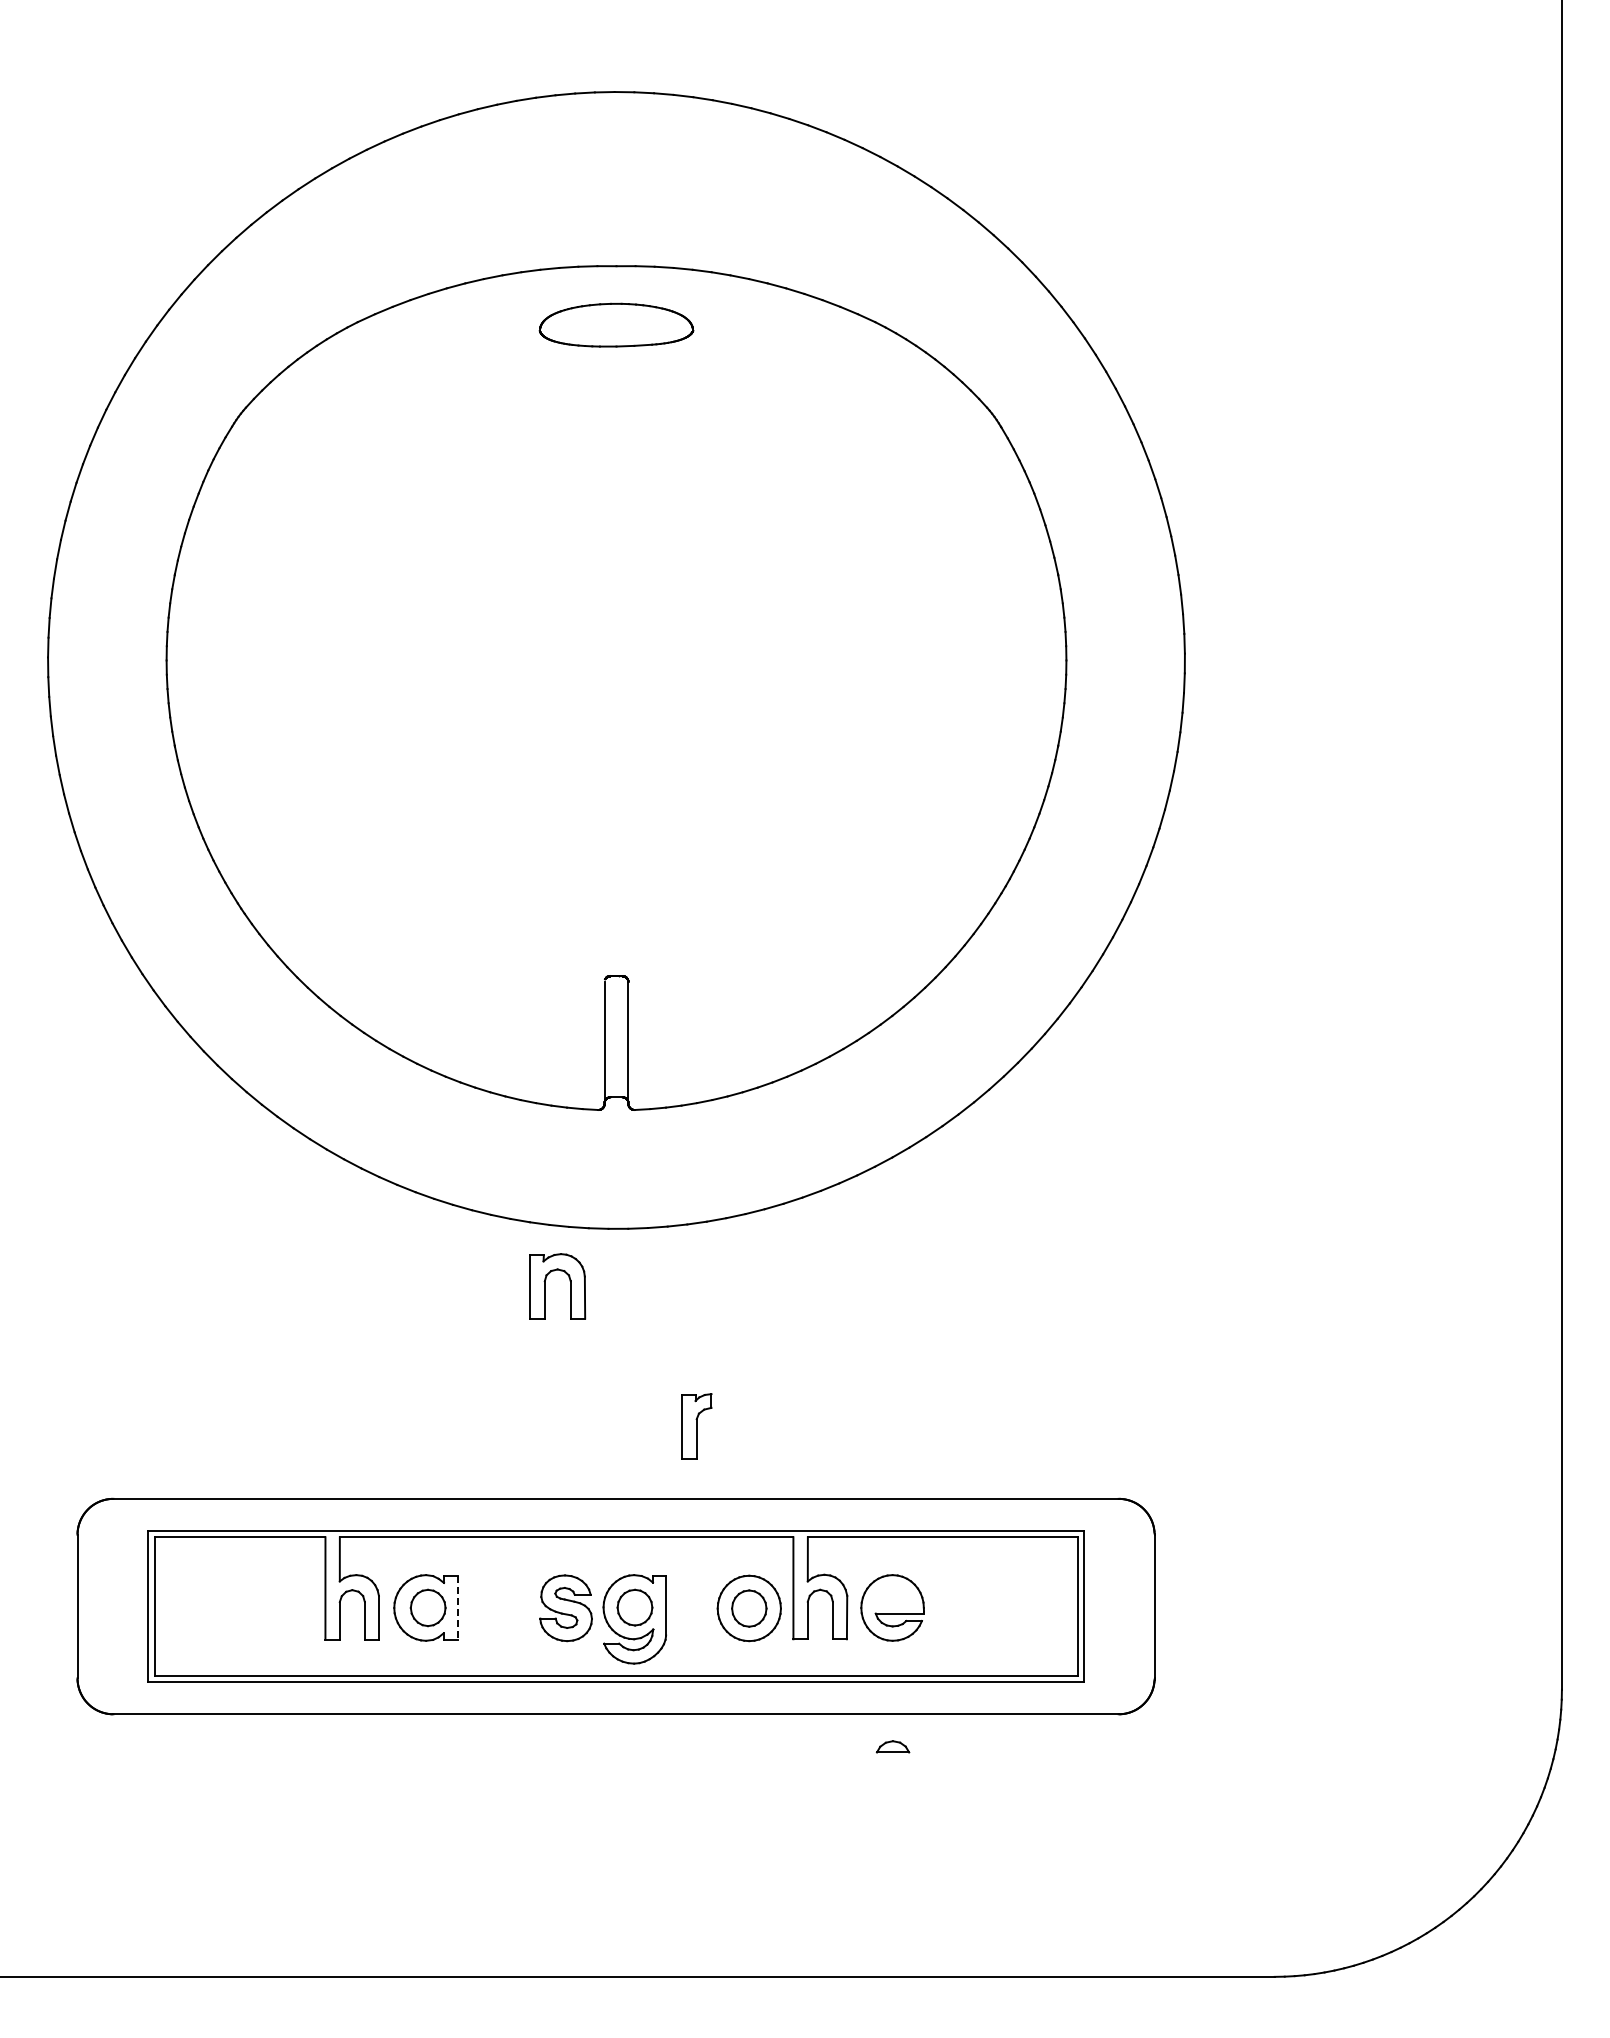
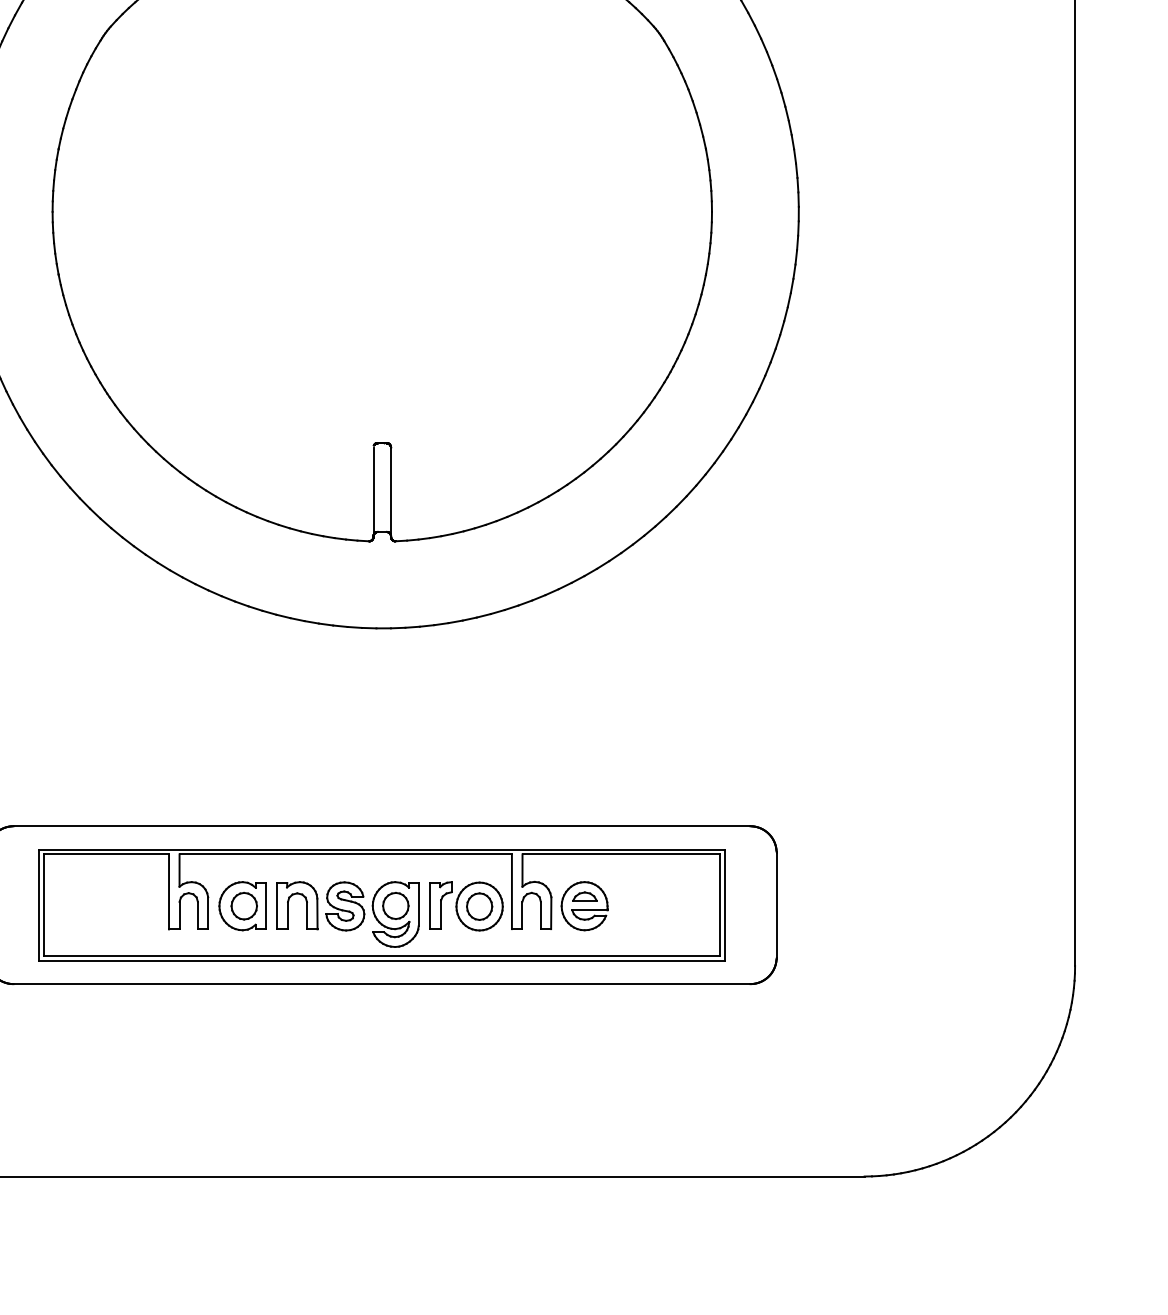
part: (545, 1286) -> (288, 905), moved
part: (696, 1426) -> (440, 905), moved
line: (458, 1607) -> (266, 905), dashed -> solid
part: (892, 1746) -> (584, 896), moved

